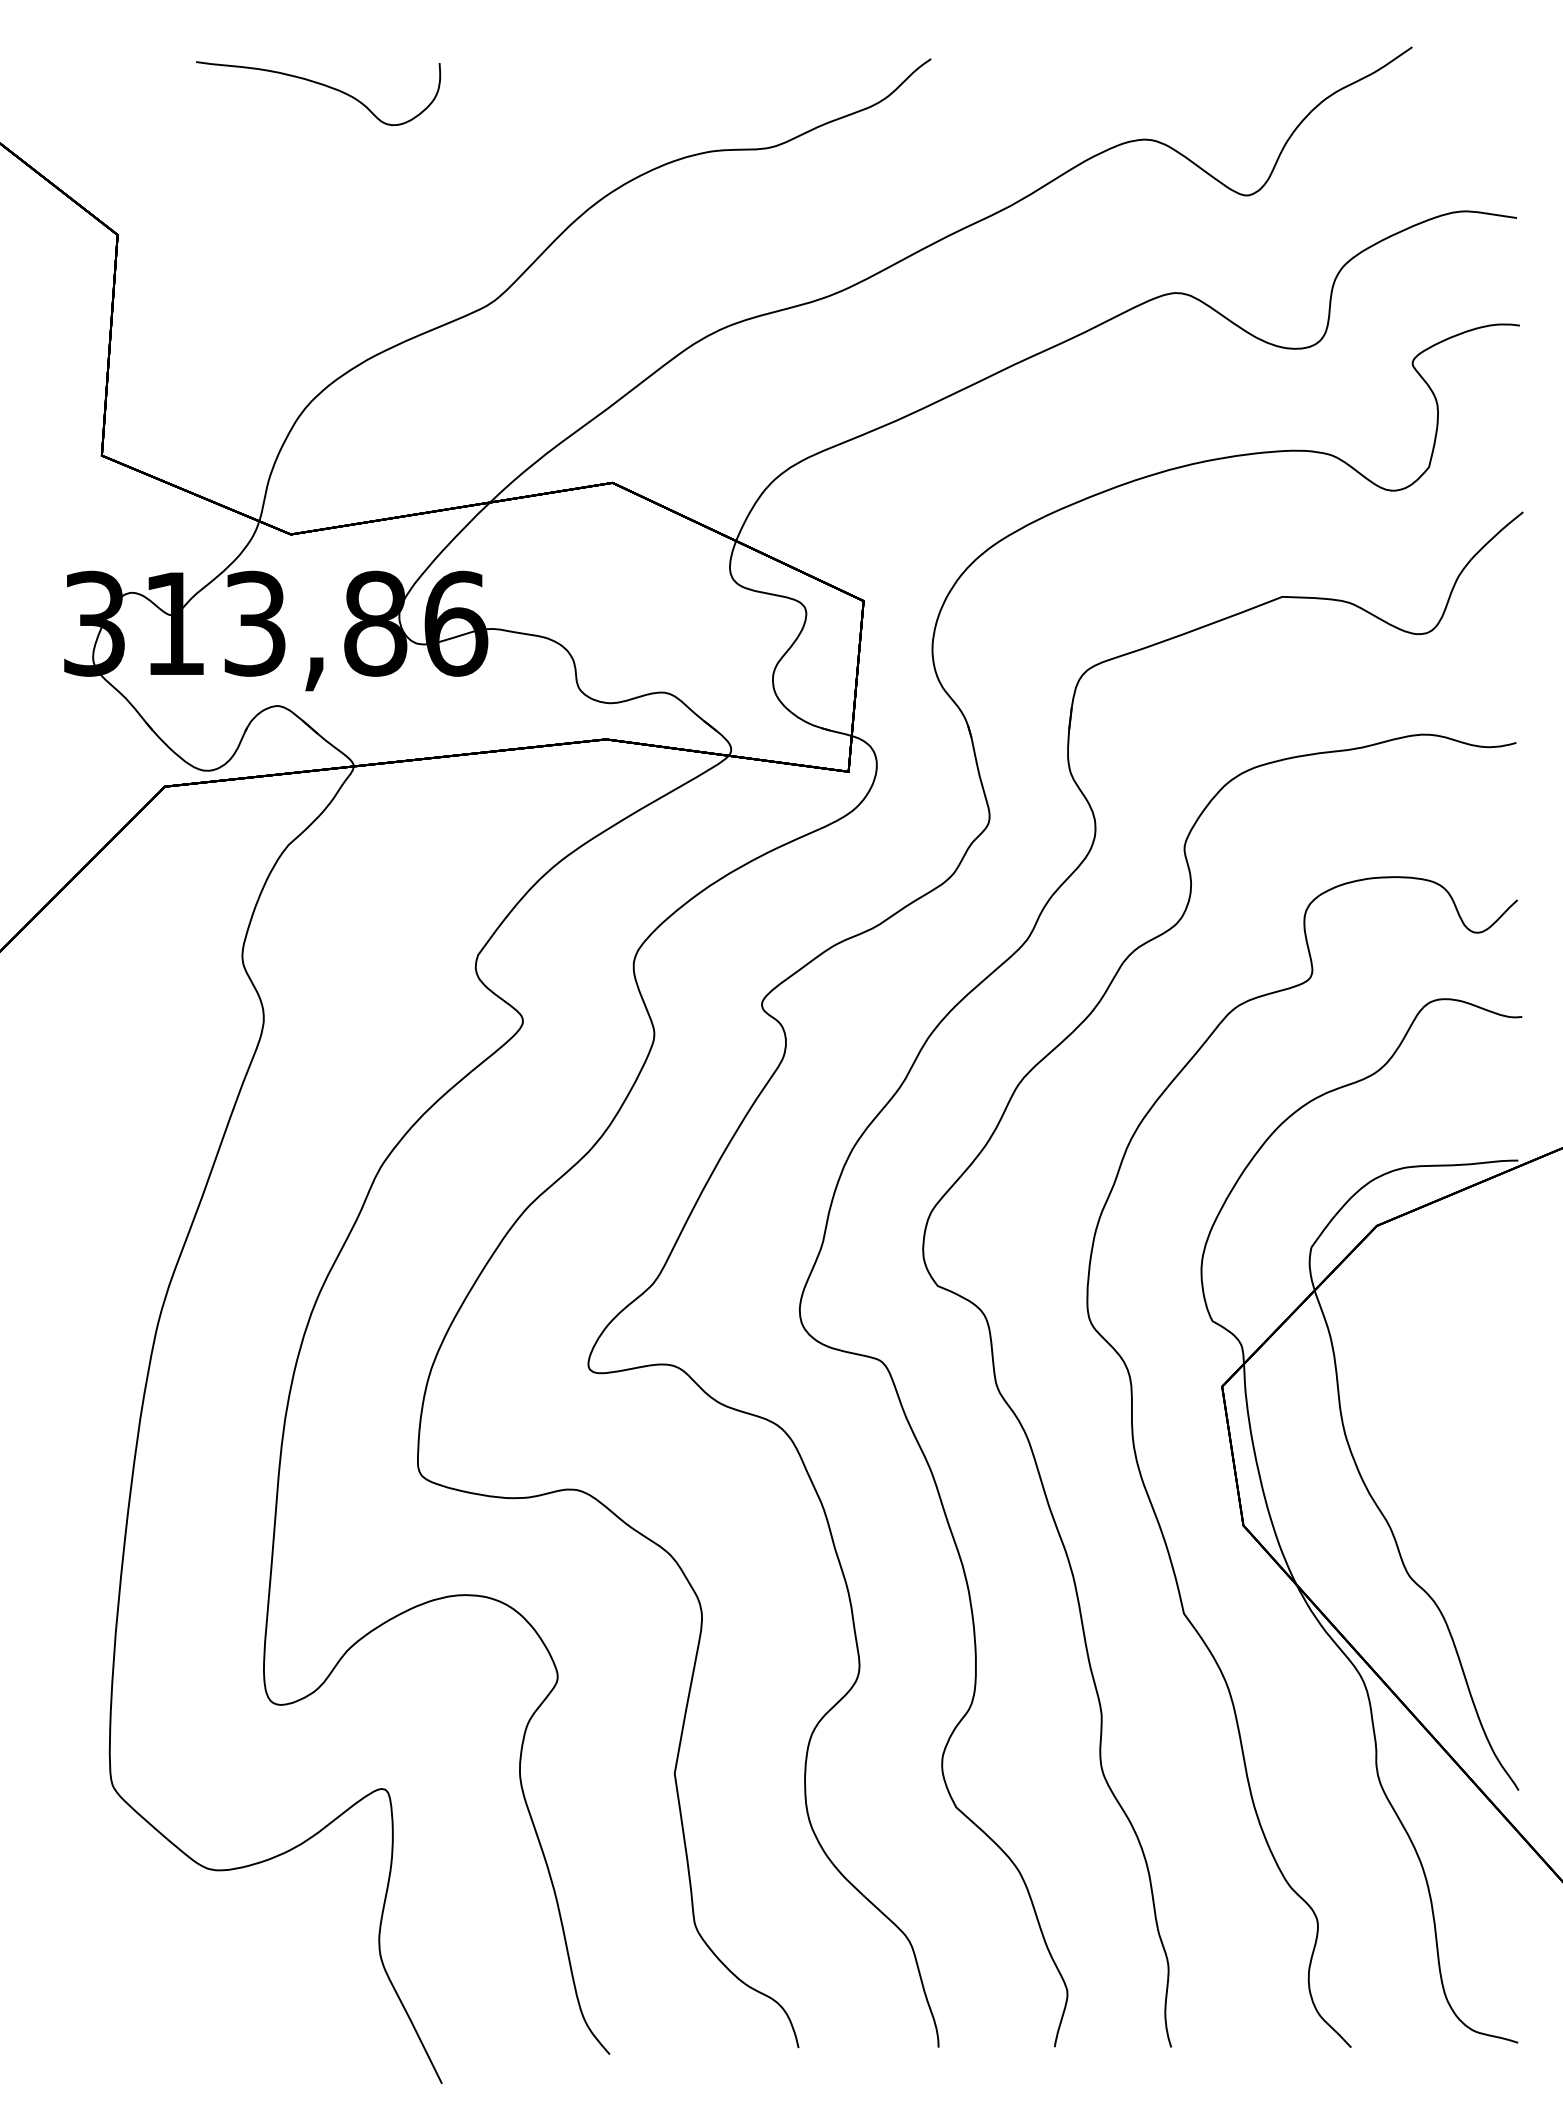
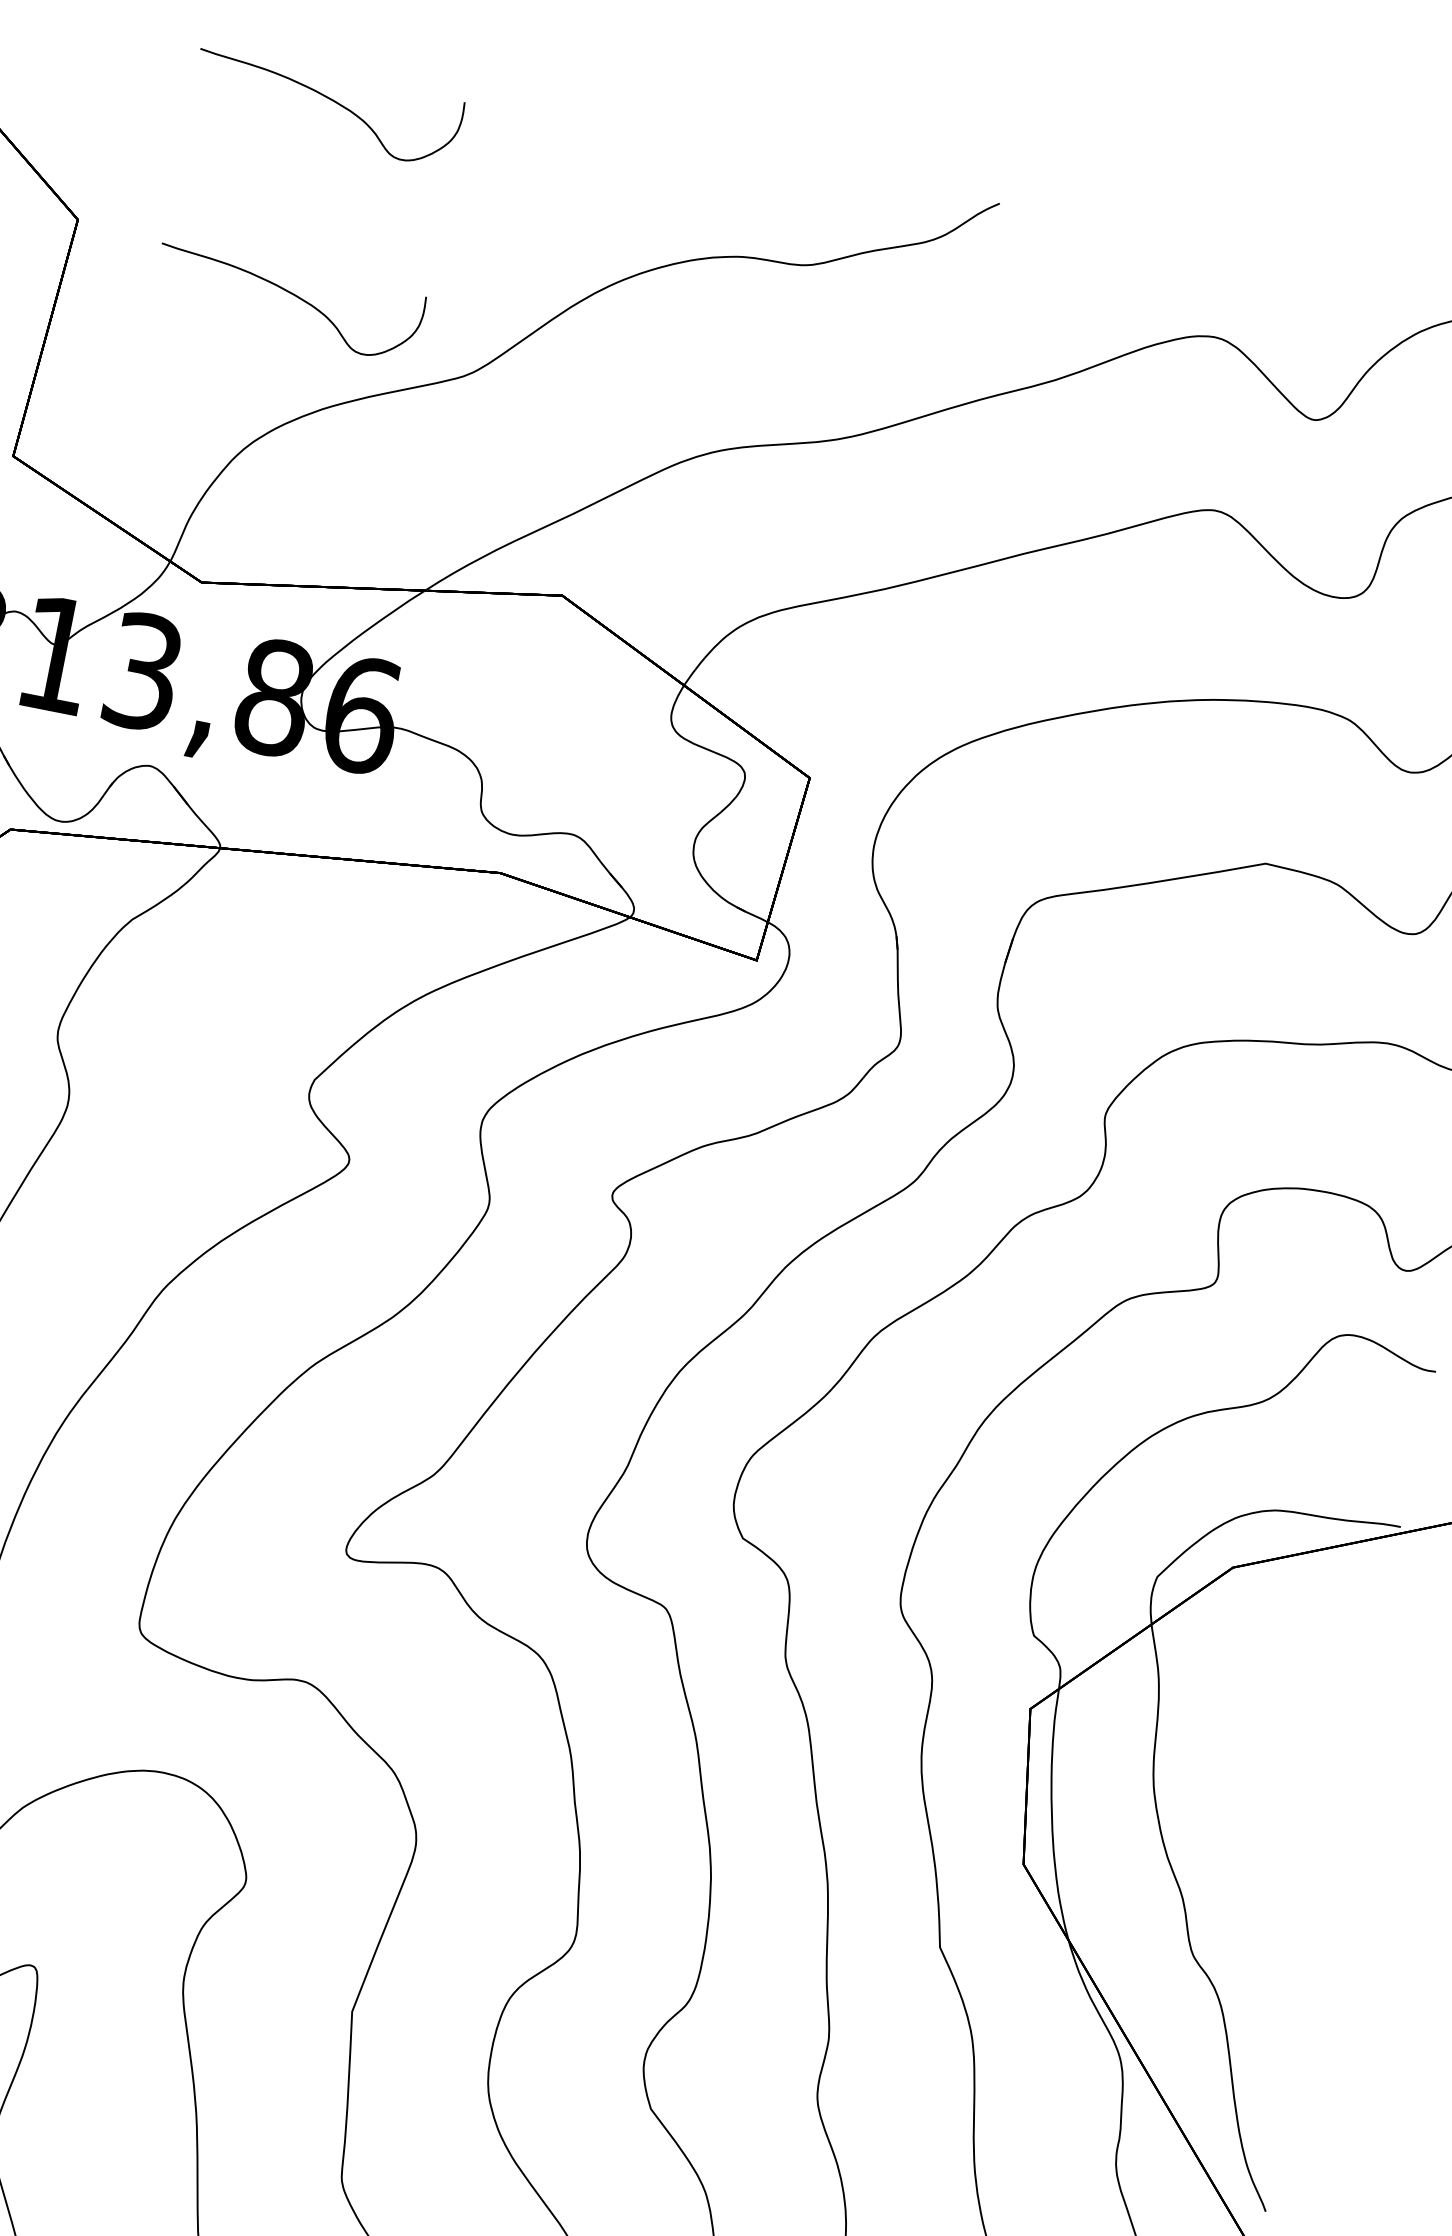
curve: (321, 264) -> (293, 295), added

